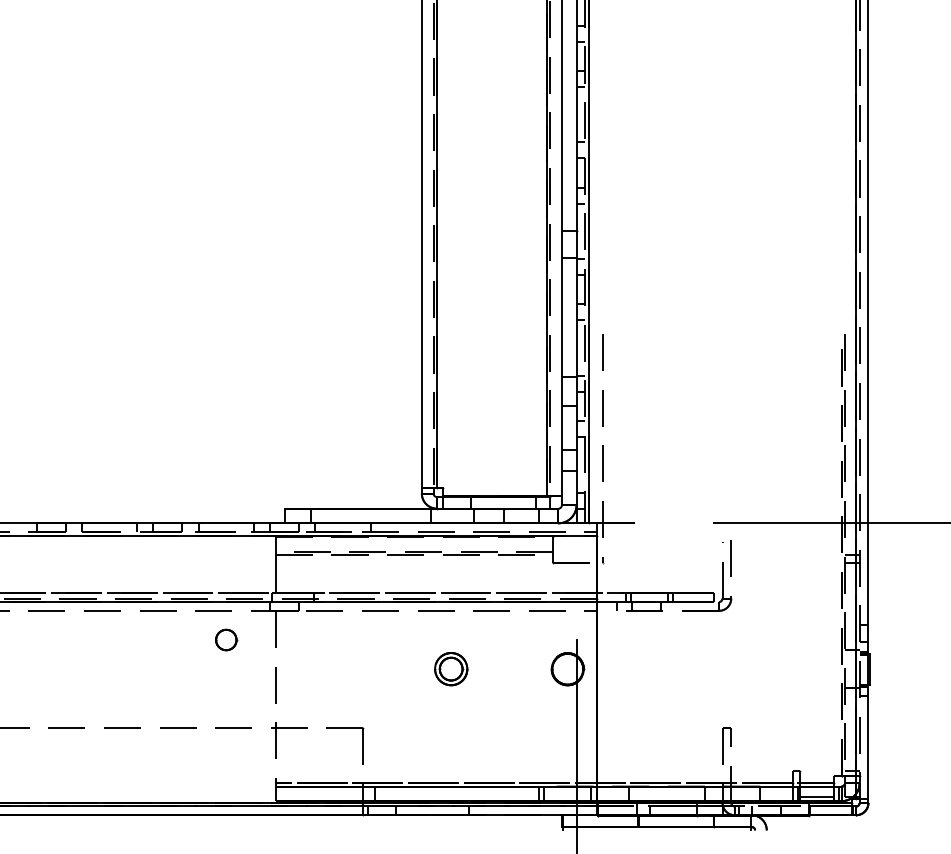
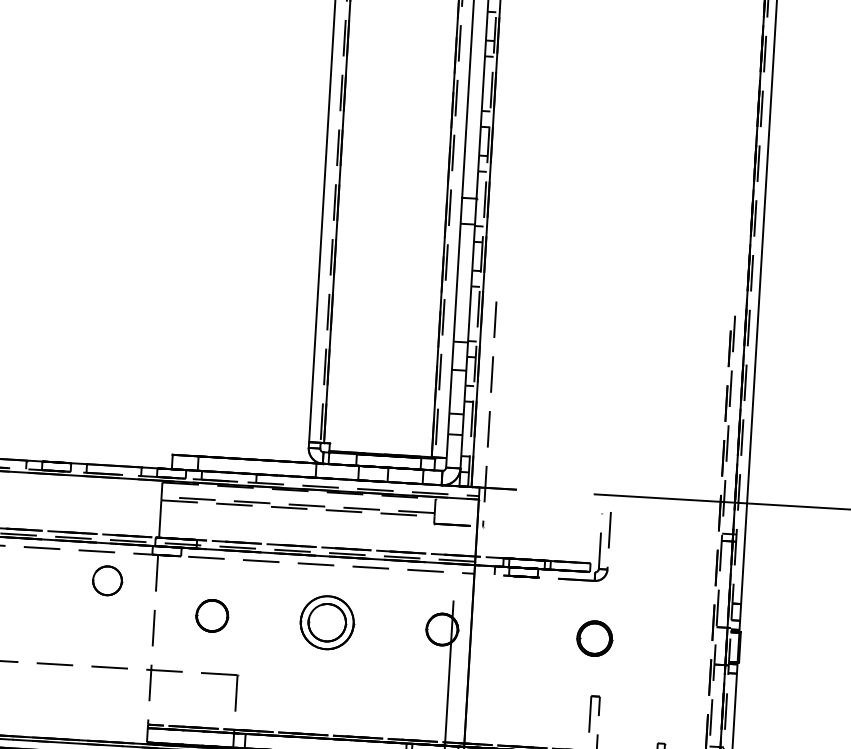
part: (226, 639) -> (107, 580), size x1.43
part: (451, 668) -> (327, 622), size x1.67
part: (722, 668) -> (594, 637), added
circle: (334, 669) -> (212, 616), added

